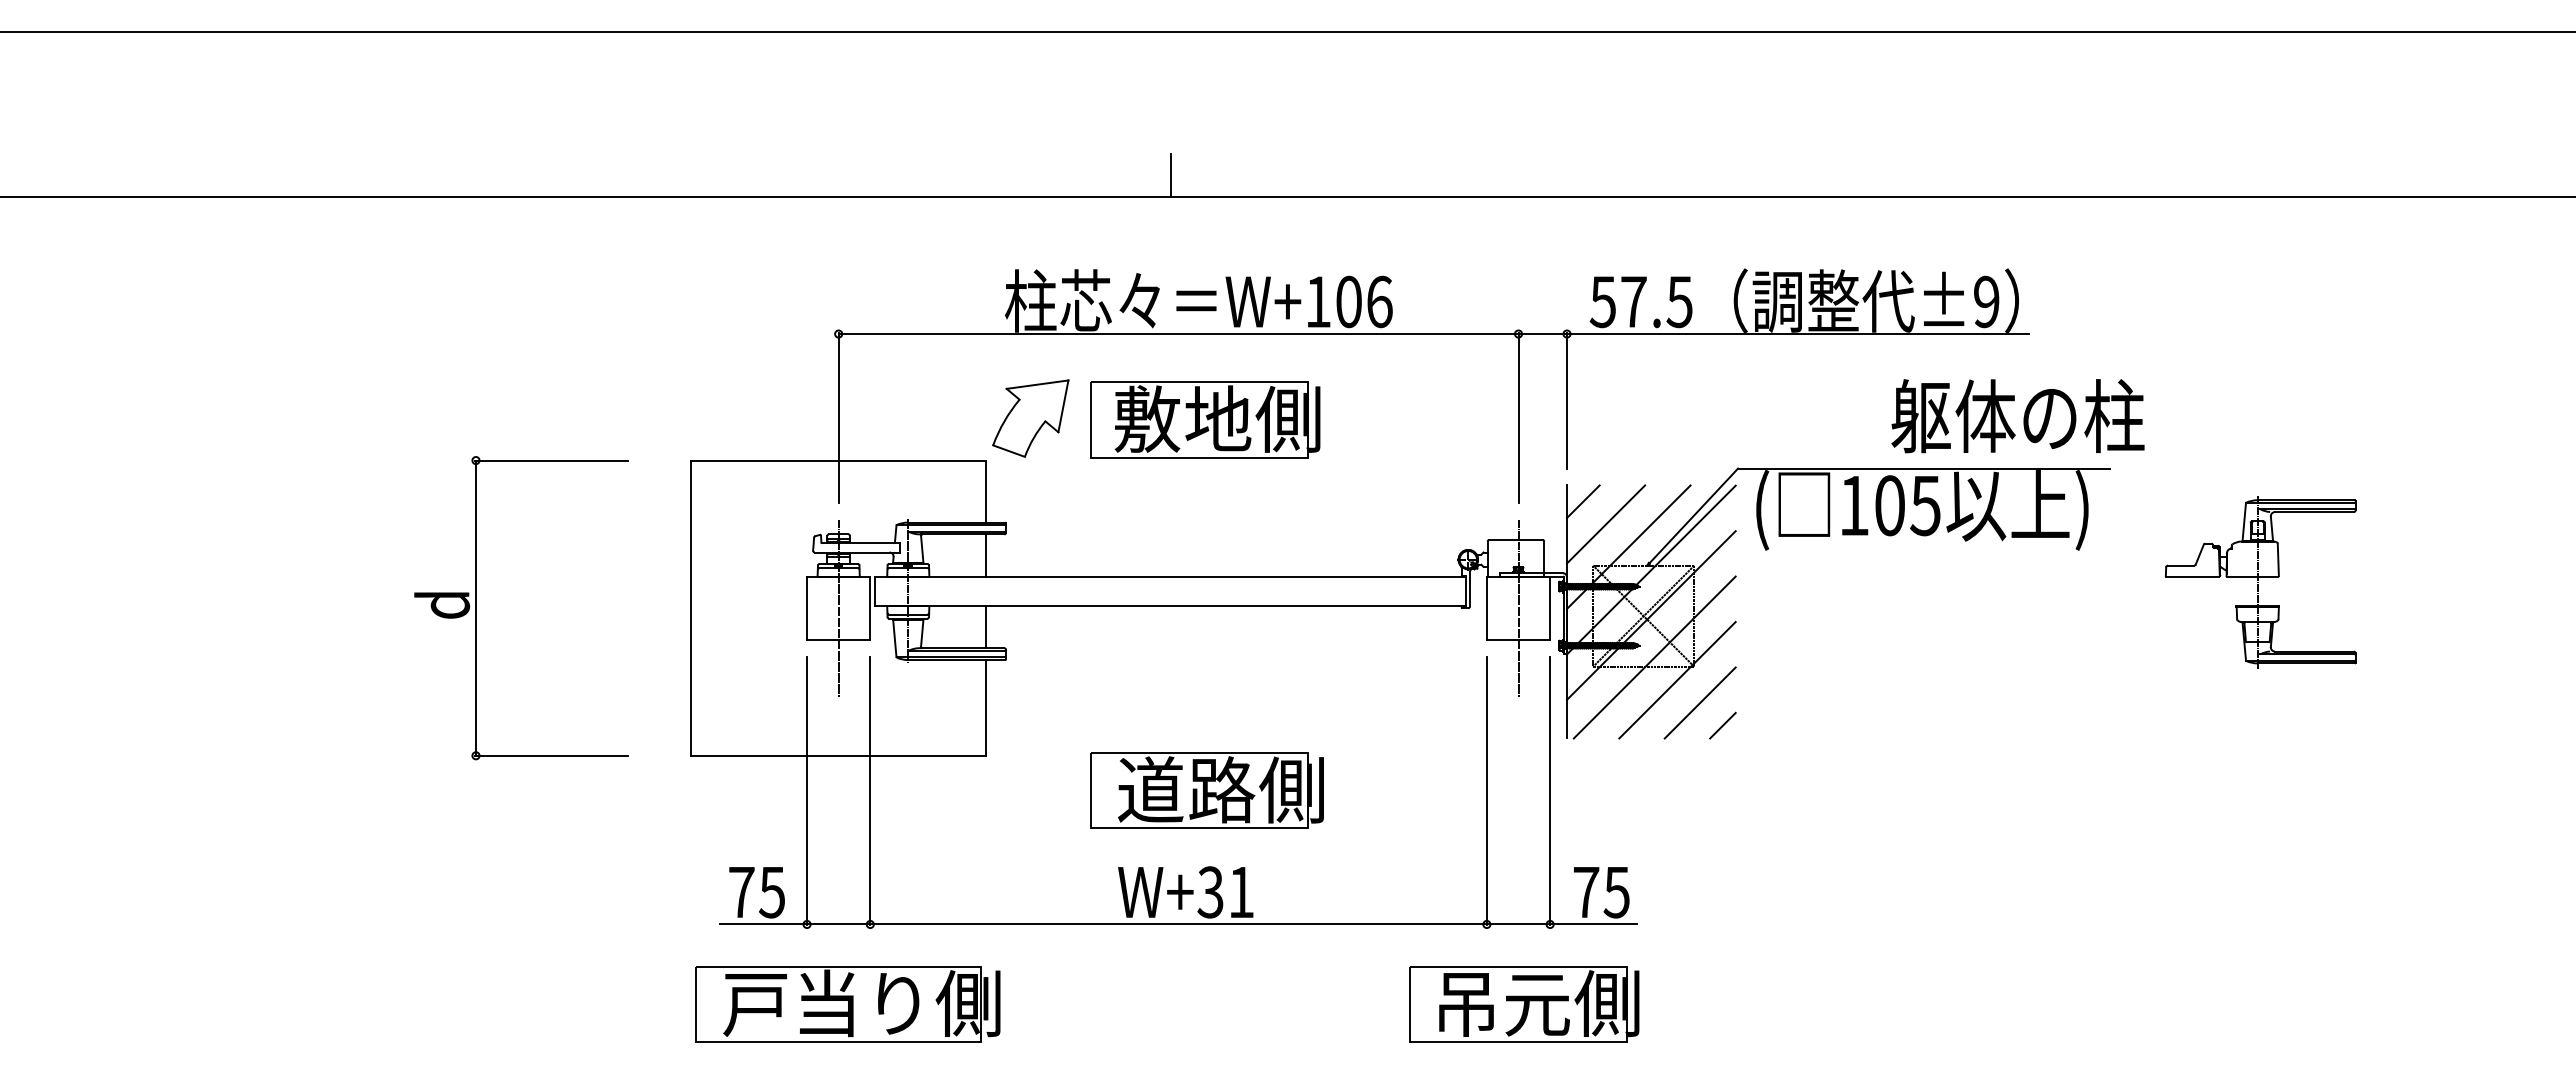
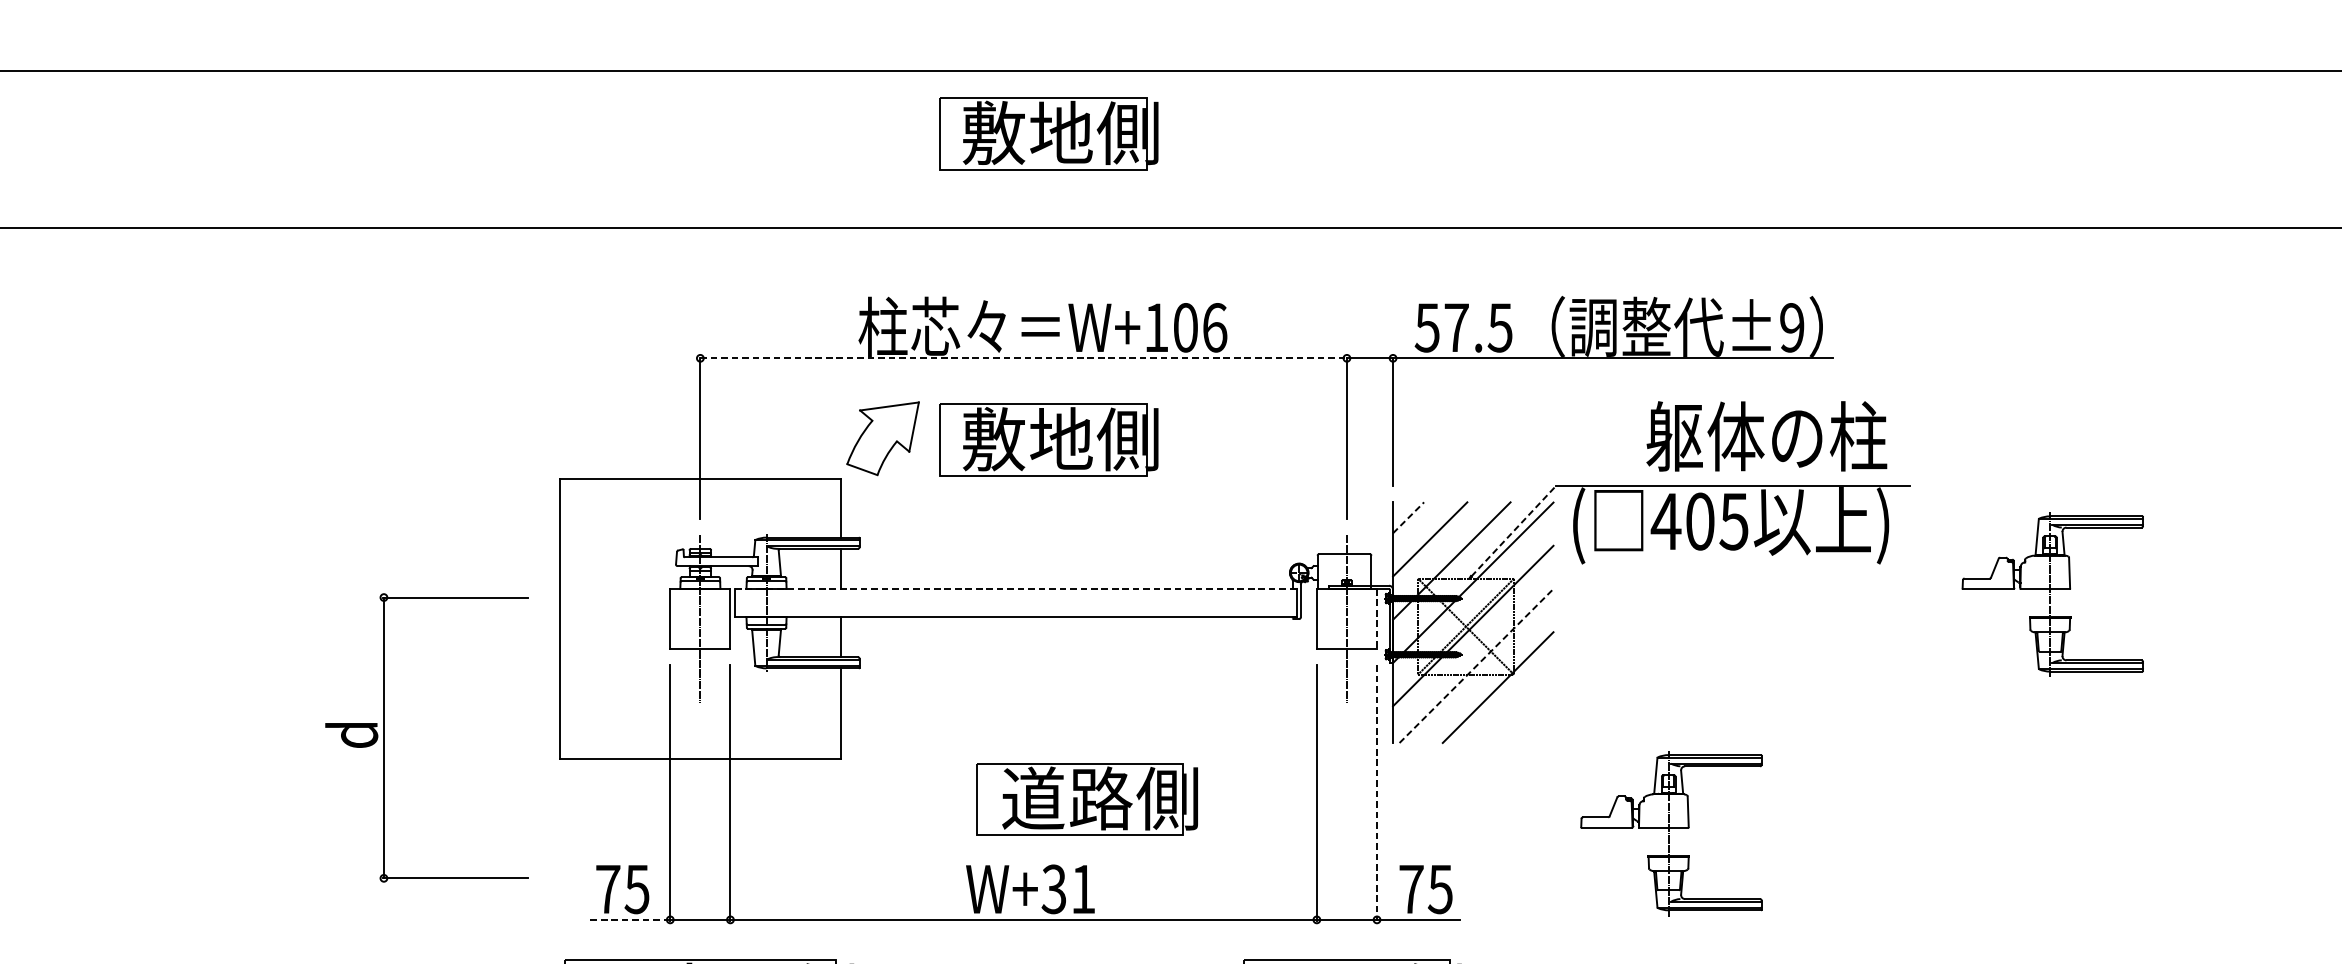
part: (1205, 97) -> (1049, 133), added
line: (1170, 175) -> (1015, 207), removed
line: (1178, 334) -> (1023, 358), solid -> dashed
text: (2017, 416) -> (1766, 436), moved
line: (1583, 501) -> (1408, 517), solid -> dashed
text: (1853, 505) -> (1665, 521), 105 -> 405
line: (1693, 516) -> (1513, 531), solid -> dashed
line: (1171, 576) -> (1016, 588), solid -> dashed
part: (476, 608) -> (384, 738), moved
line: (1550, 608) -> (1377, 619), solid -> dashed
line: (1655, 657) -> (1477, 665), solid -> dashed
line: (1699, 702) -> (1519, 708), removed
line: (1722, 725) -> (1540, 730), removed
part: (1206, 790) -> (1086, 799), moved
line: (1550, 791) -> (1377, 793), solid -> dashed
part: (1859, 833) -> (1671, 833), added
line: (763, 924) -> (628, 919), solid -> dashed

